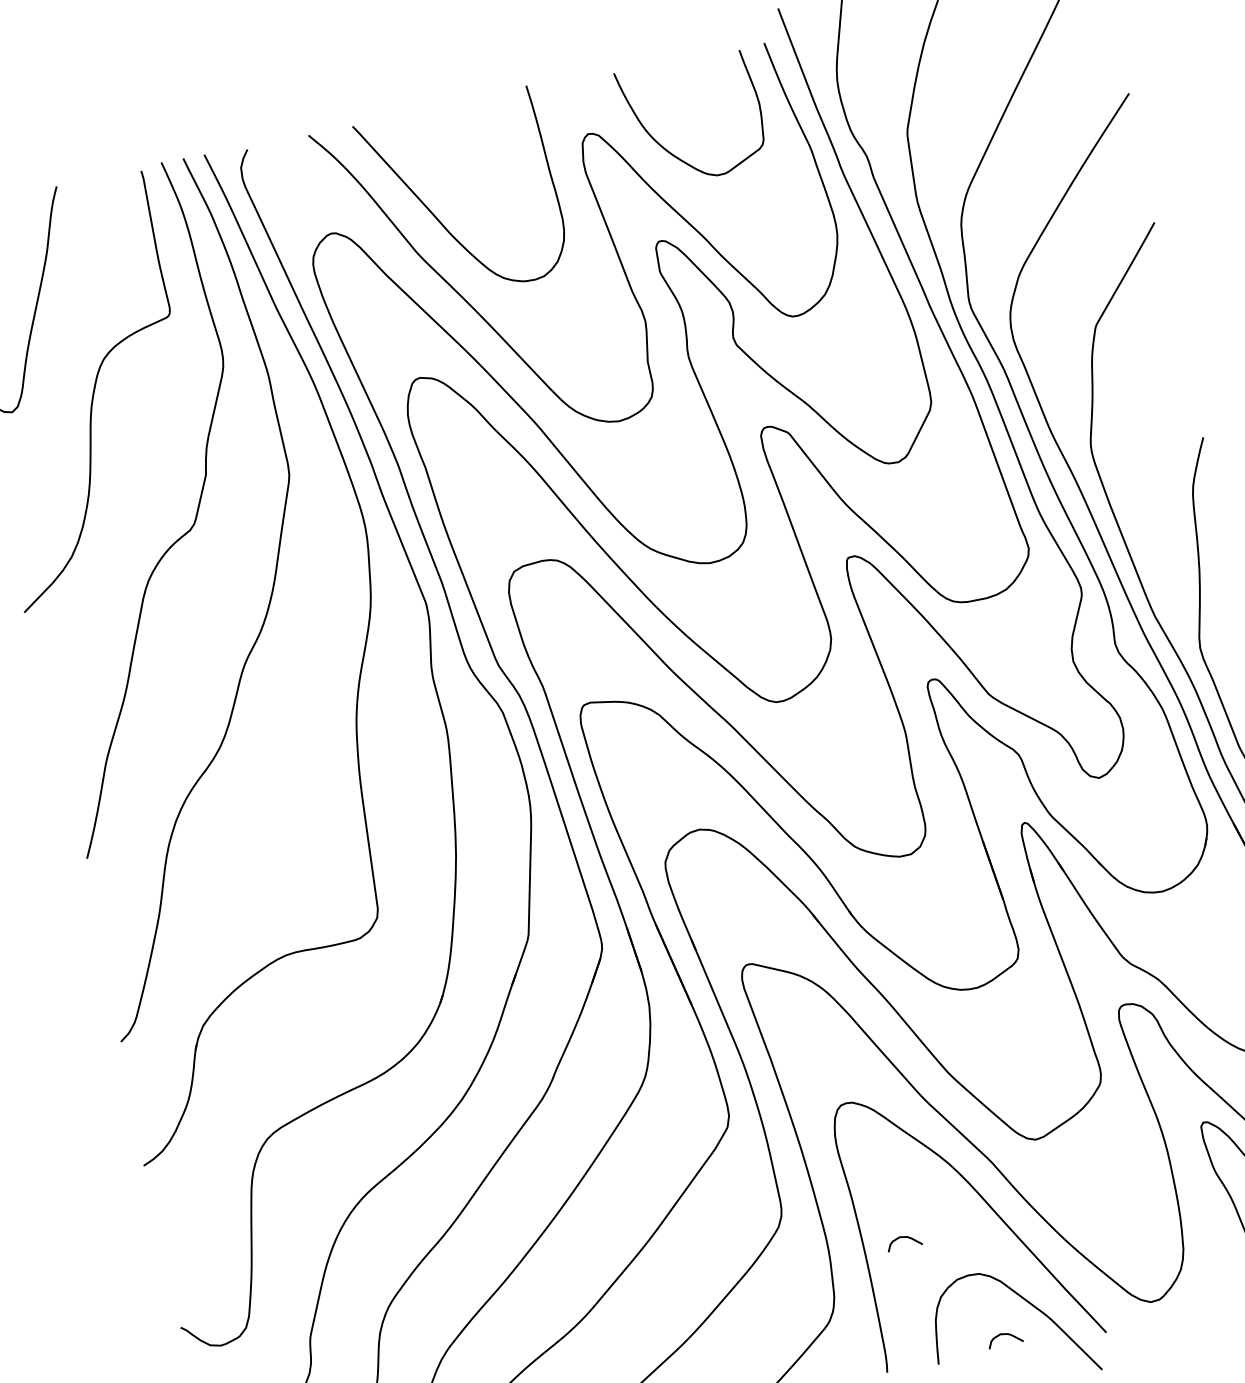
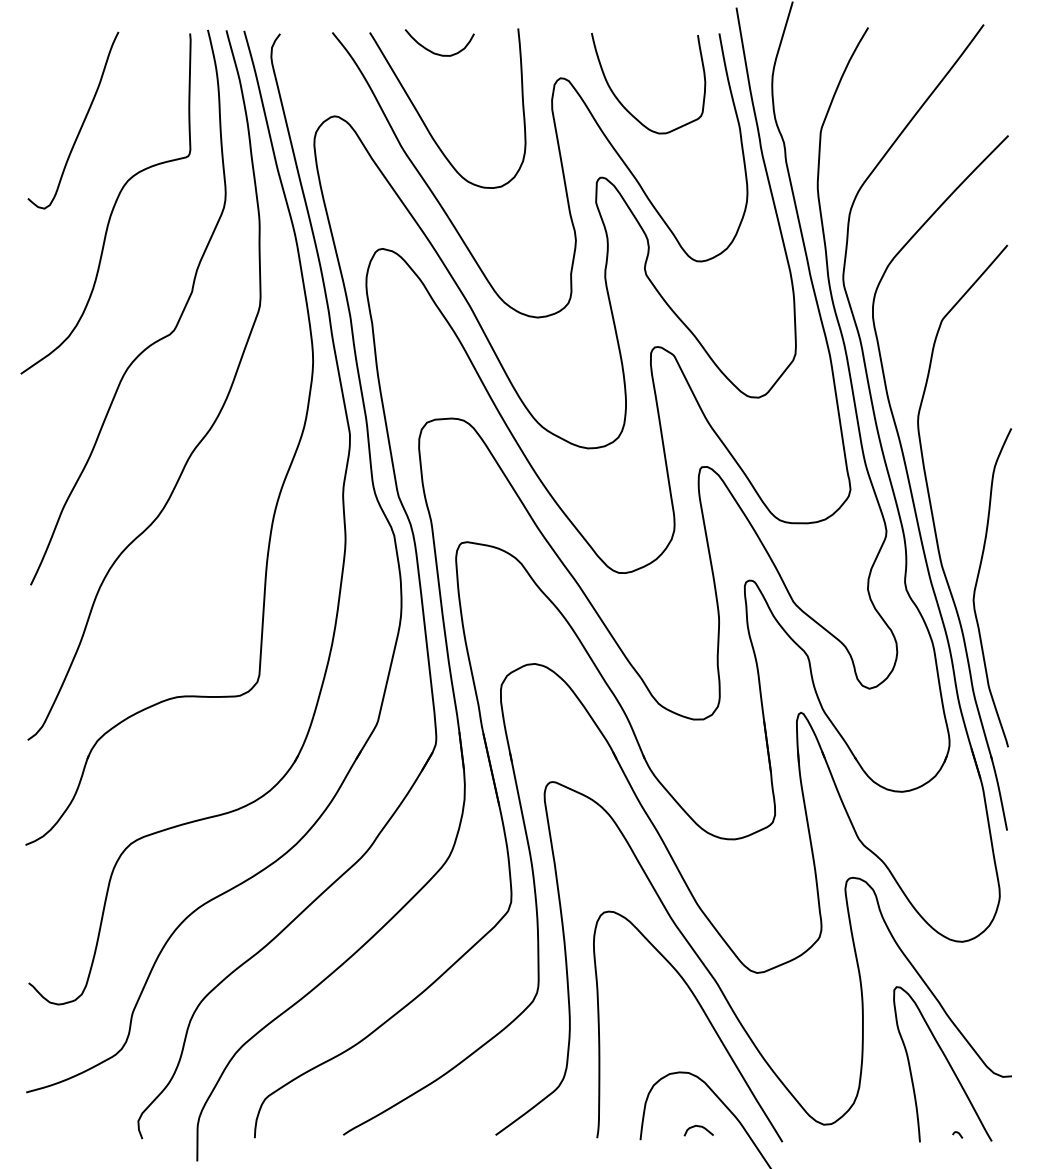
curve: (434, 134) -> (435, 52), added
curve: (903, 1238) -> (632, 1031), removed

